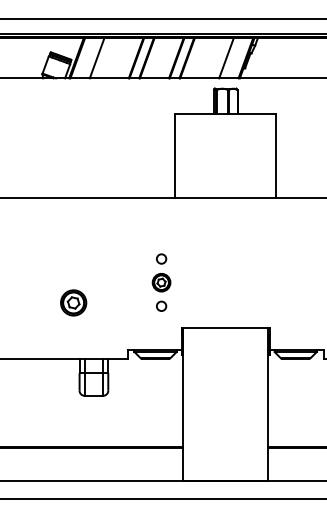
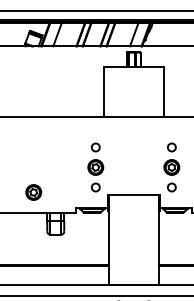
part: (160, 282) -> (95, 167), size x1.43
part: (289, 282) -> (171, 167), added
part: (73, 302) -> (33, 192), moved

